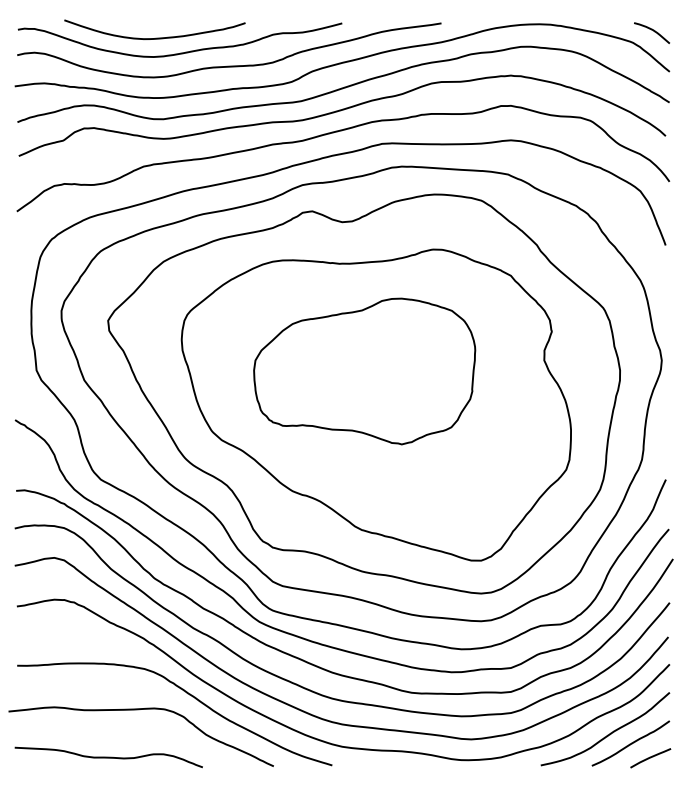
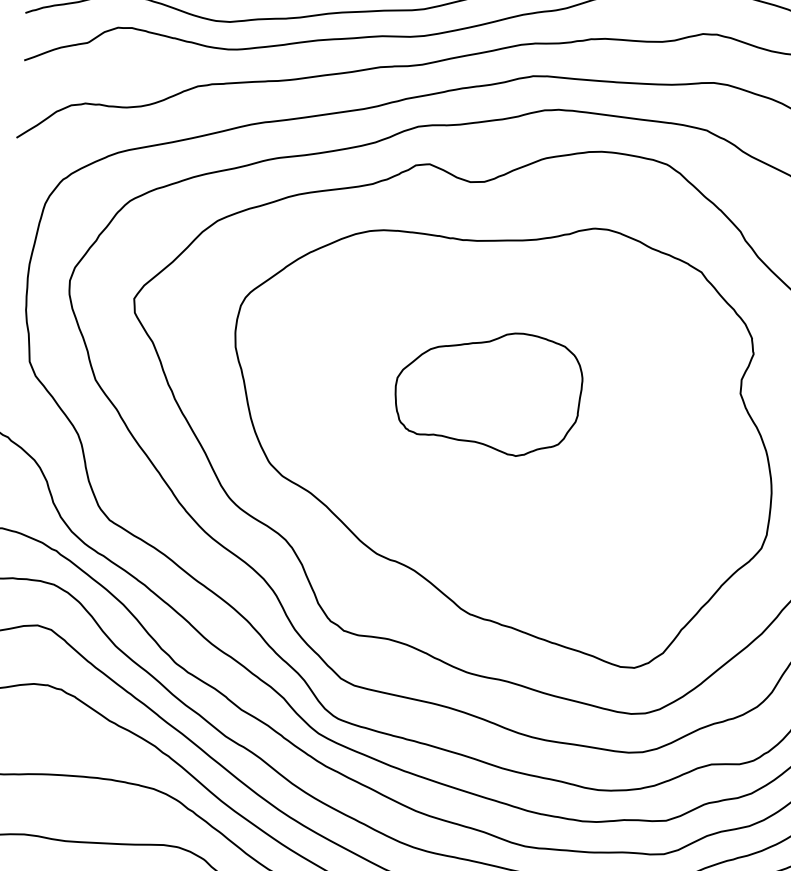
part: (364, 371) -> (488, 392), size x0.6

